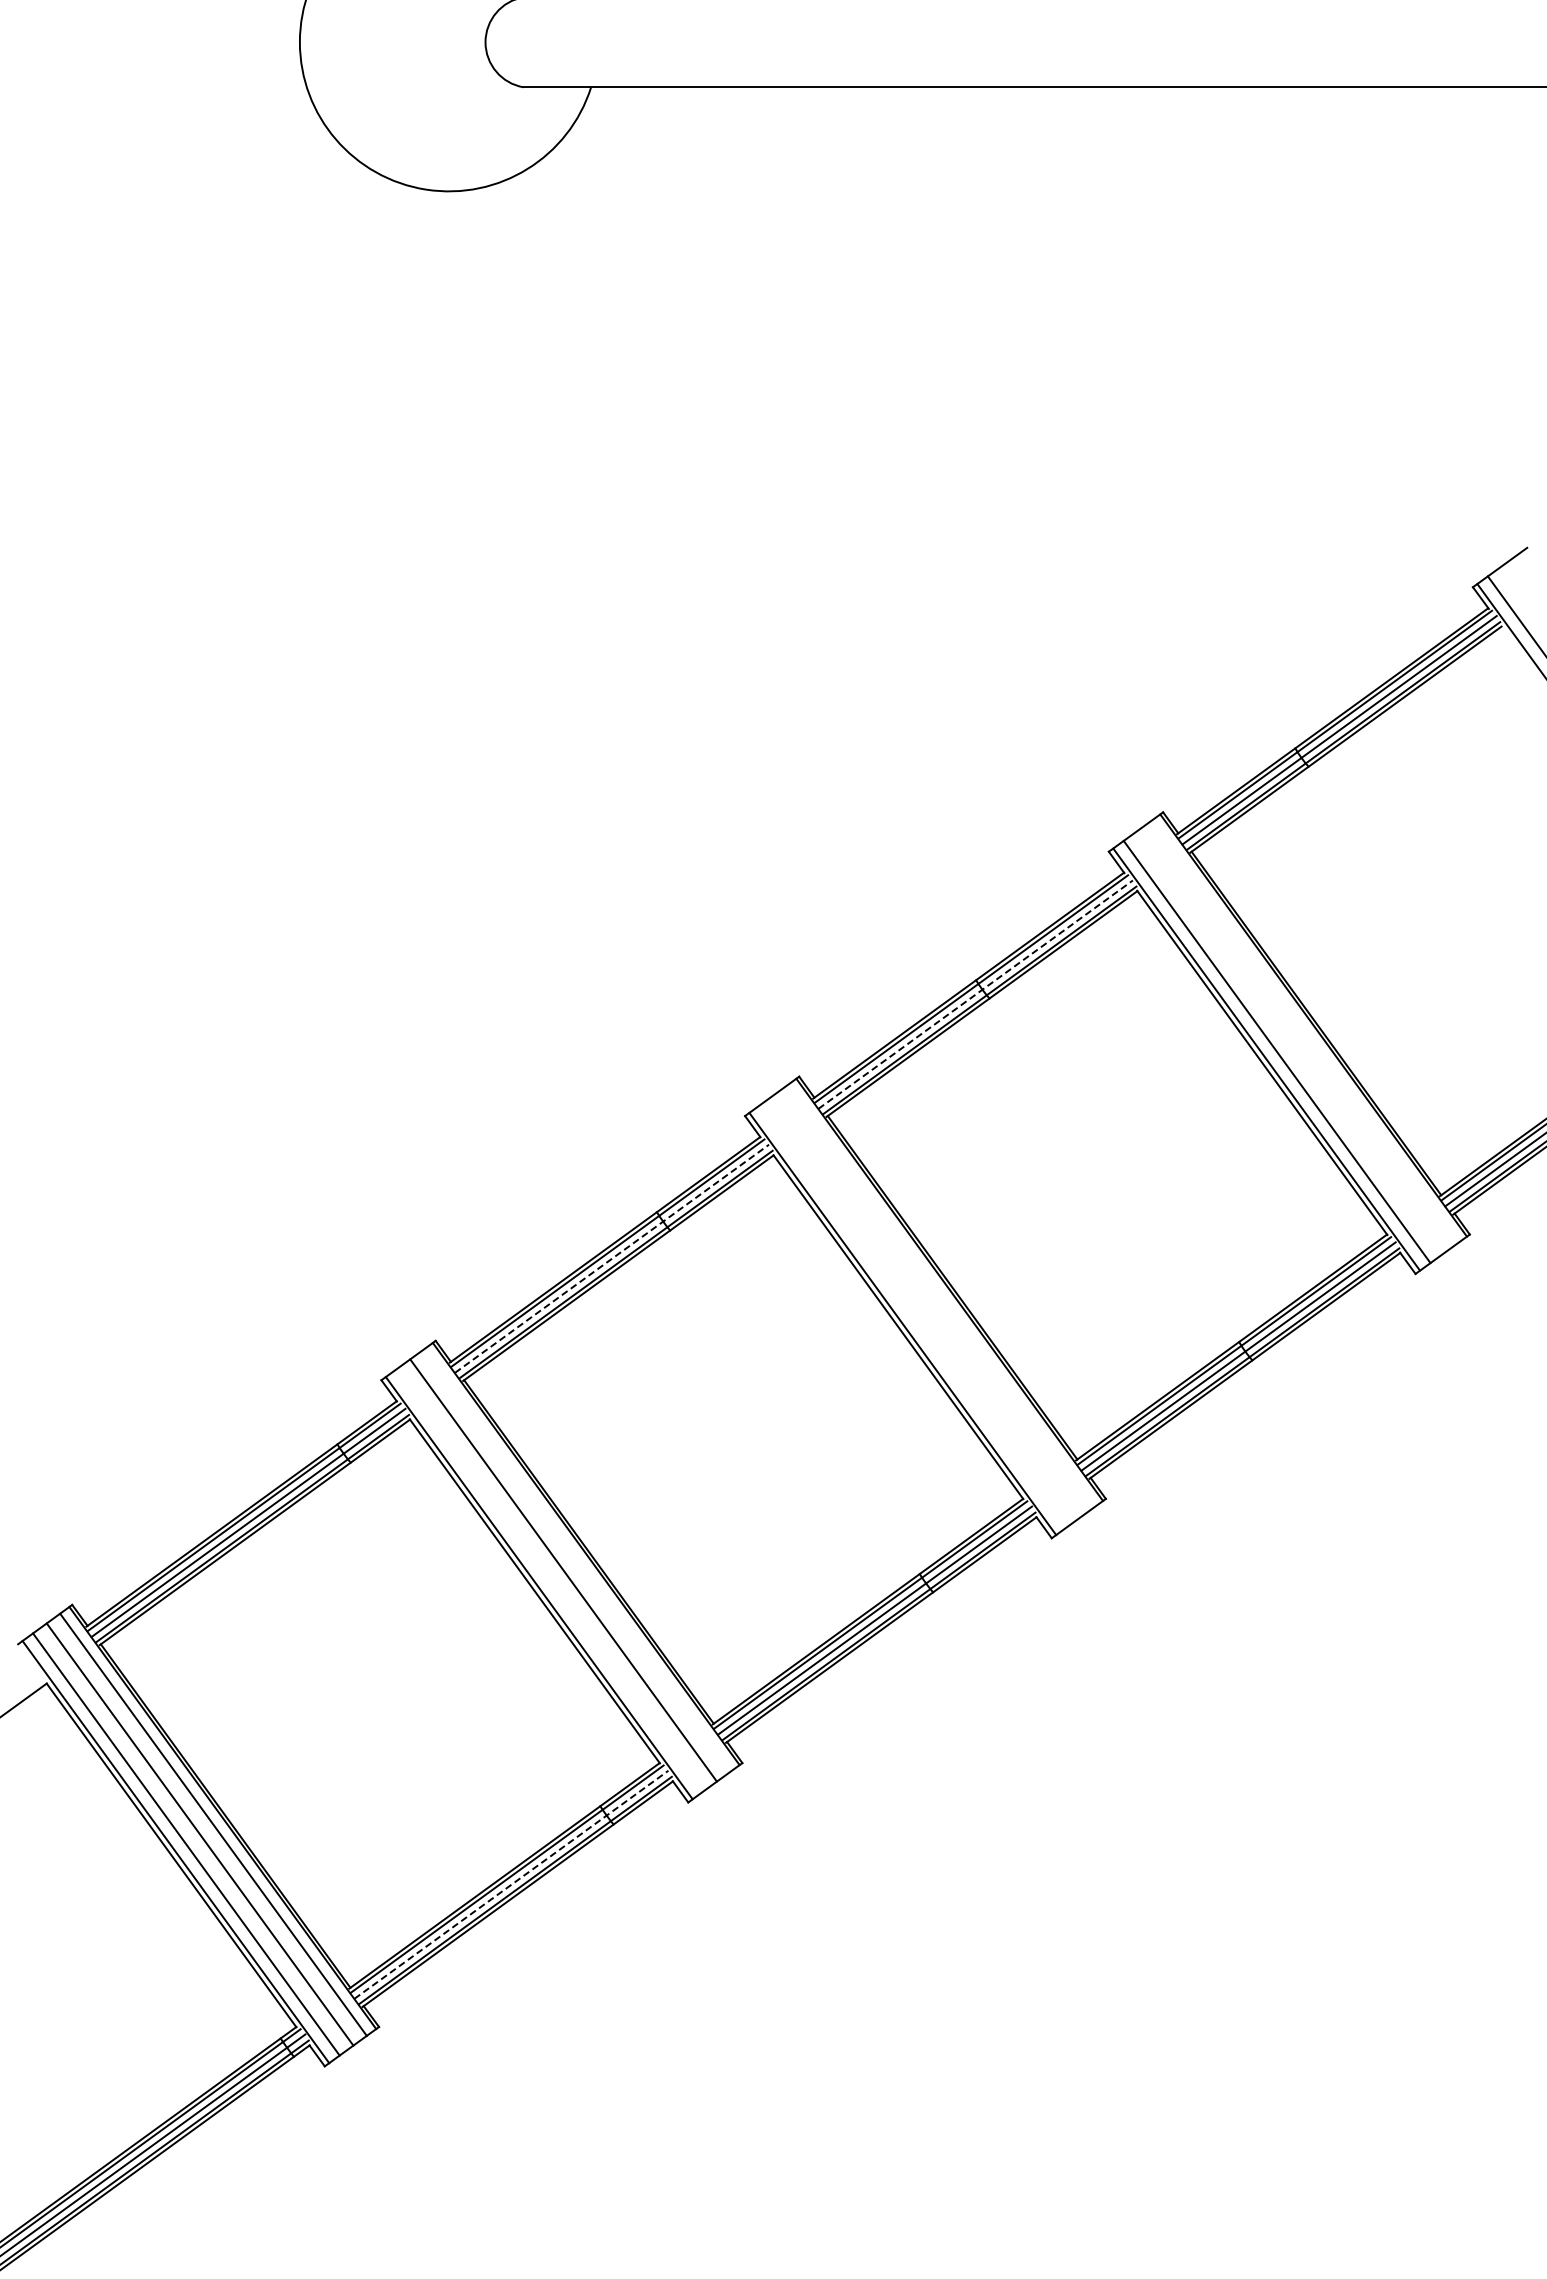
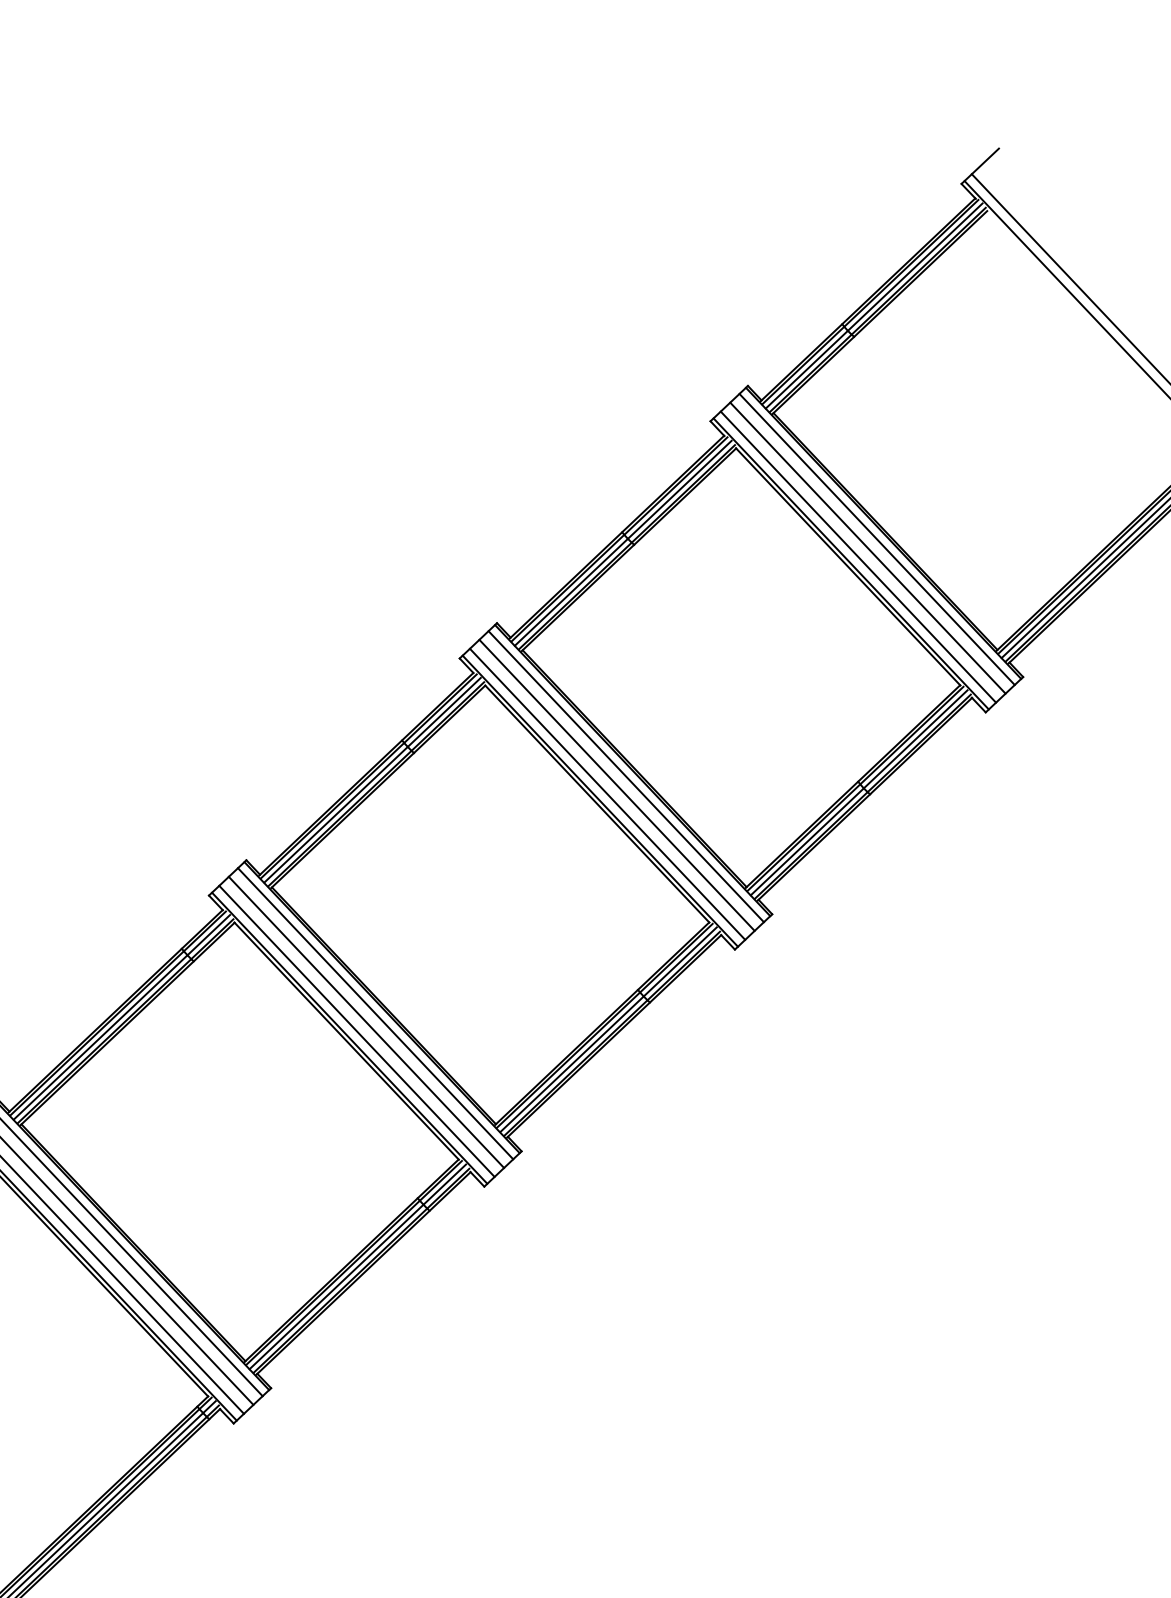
line: (976, 994) -> (623, 543), dashed -> solid
line: (1303, 1032) -> (876, 539), added
line: (1290, 1041) -> (867, 547), added
line: (612, 1258) -> (372, 780), dashed -> solid
line: (939, 1296) -> (625, 776), added
line: (926, 1306) -> (616, 785), added
line: (913, 1316) -> (607, 794), added
line: (576, 1560) -> (375, 1013), added
line: (549, 1580) -> (356, 1031), added
line: (511, 1884) -> (357, 1266), dashed -> solid

